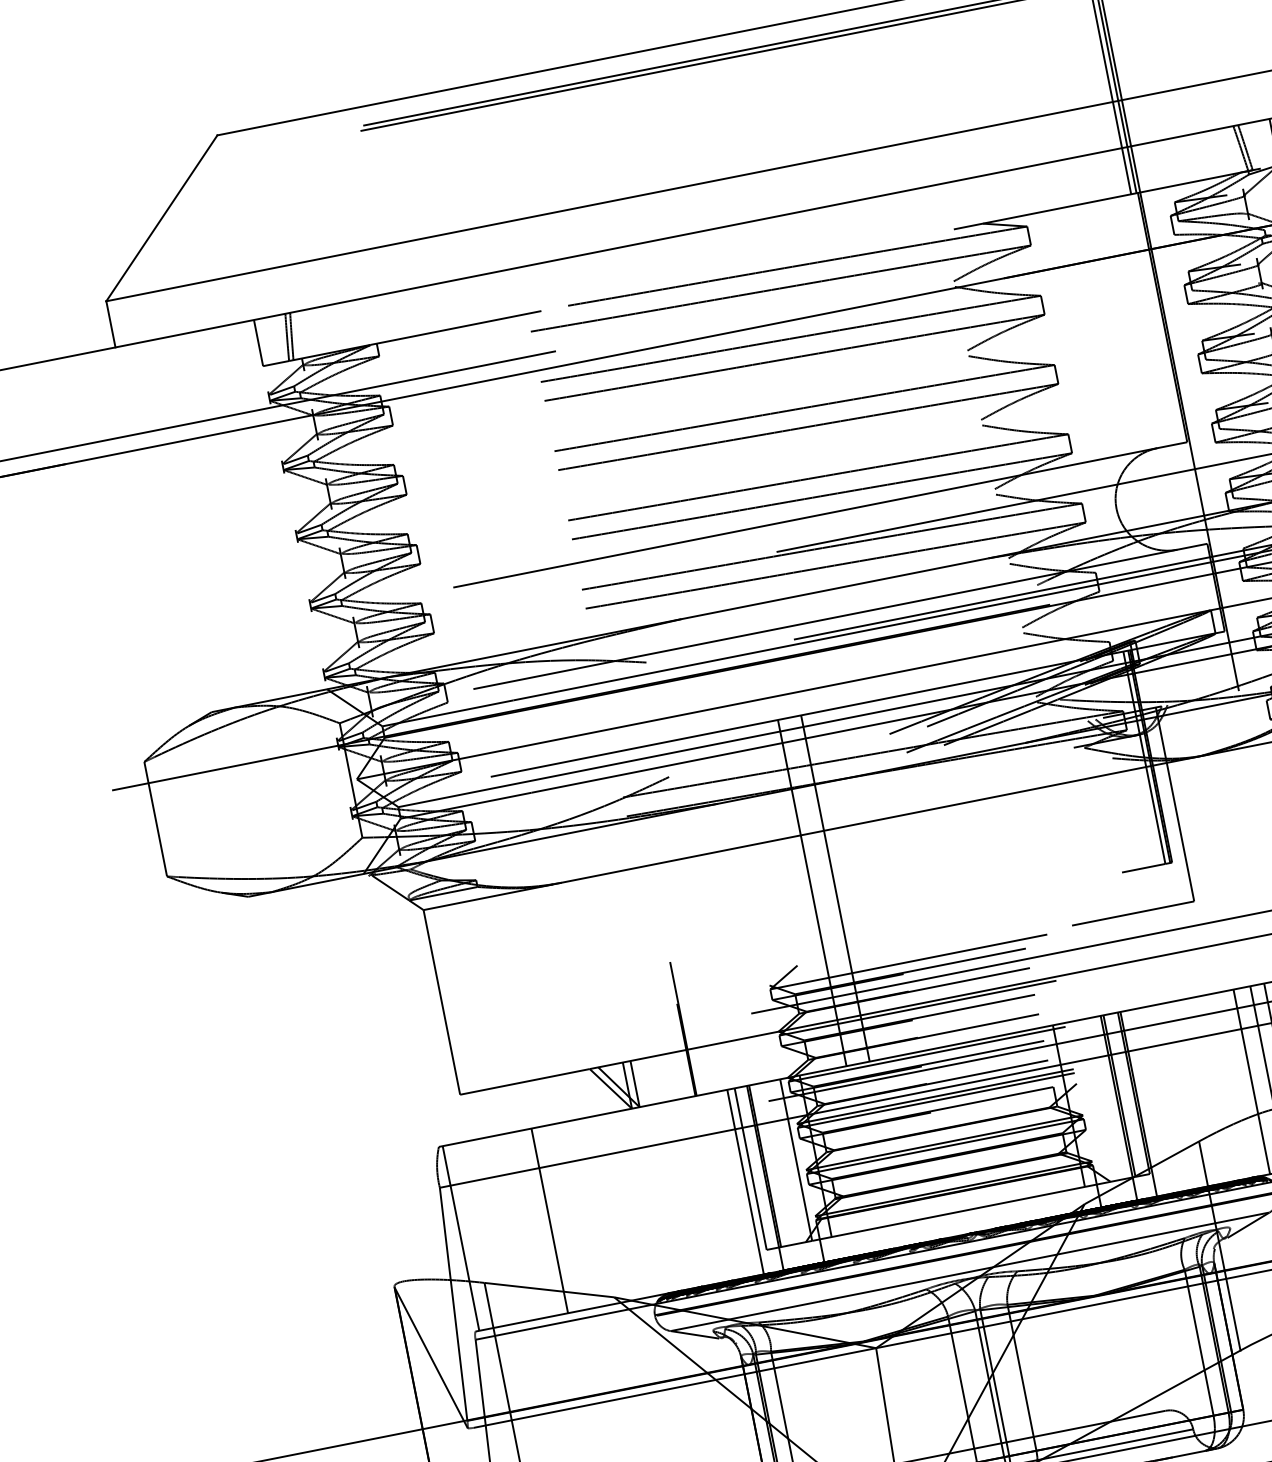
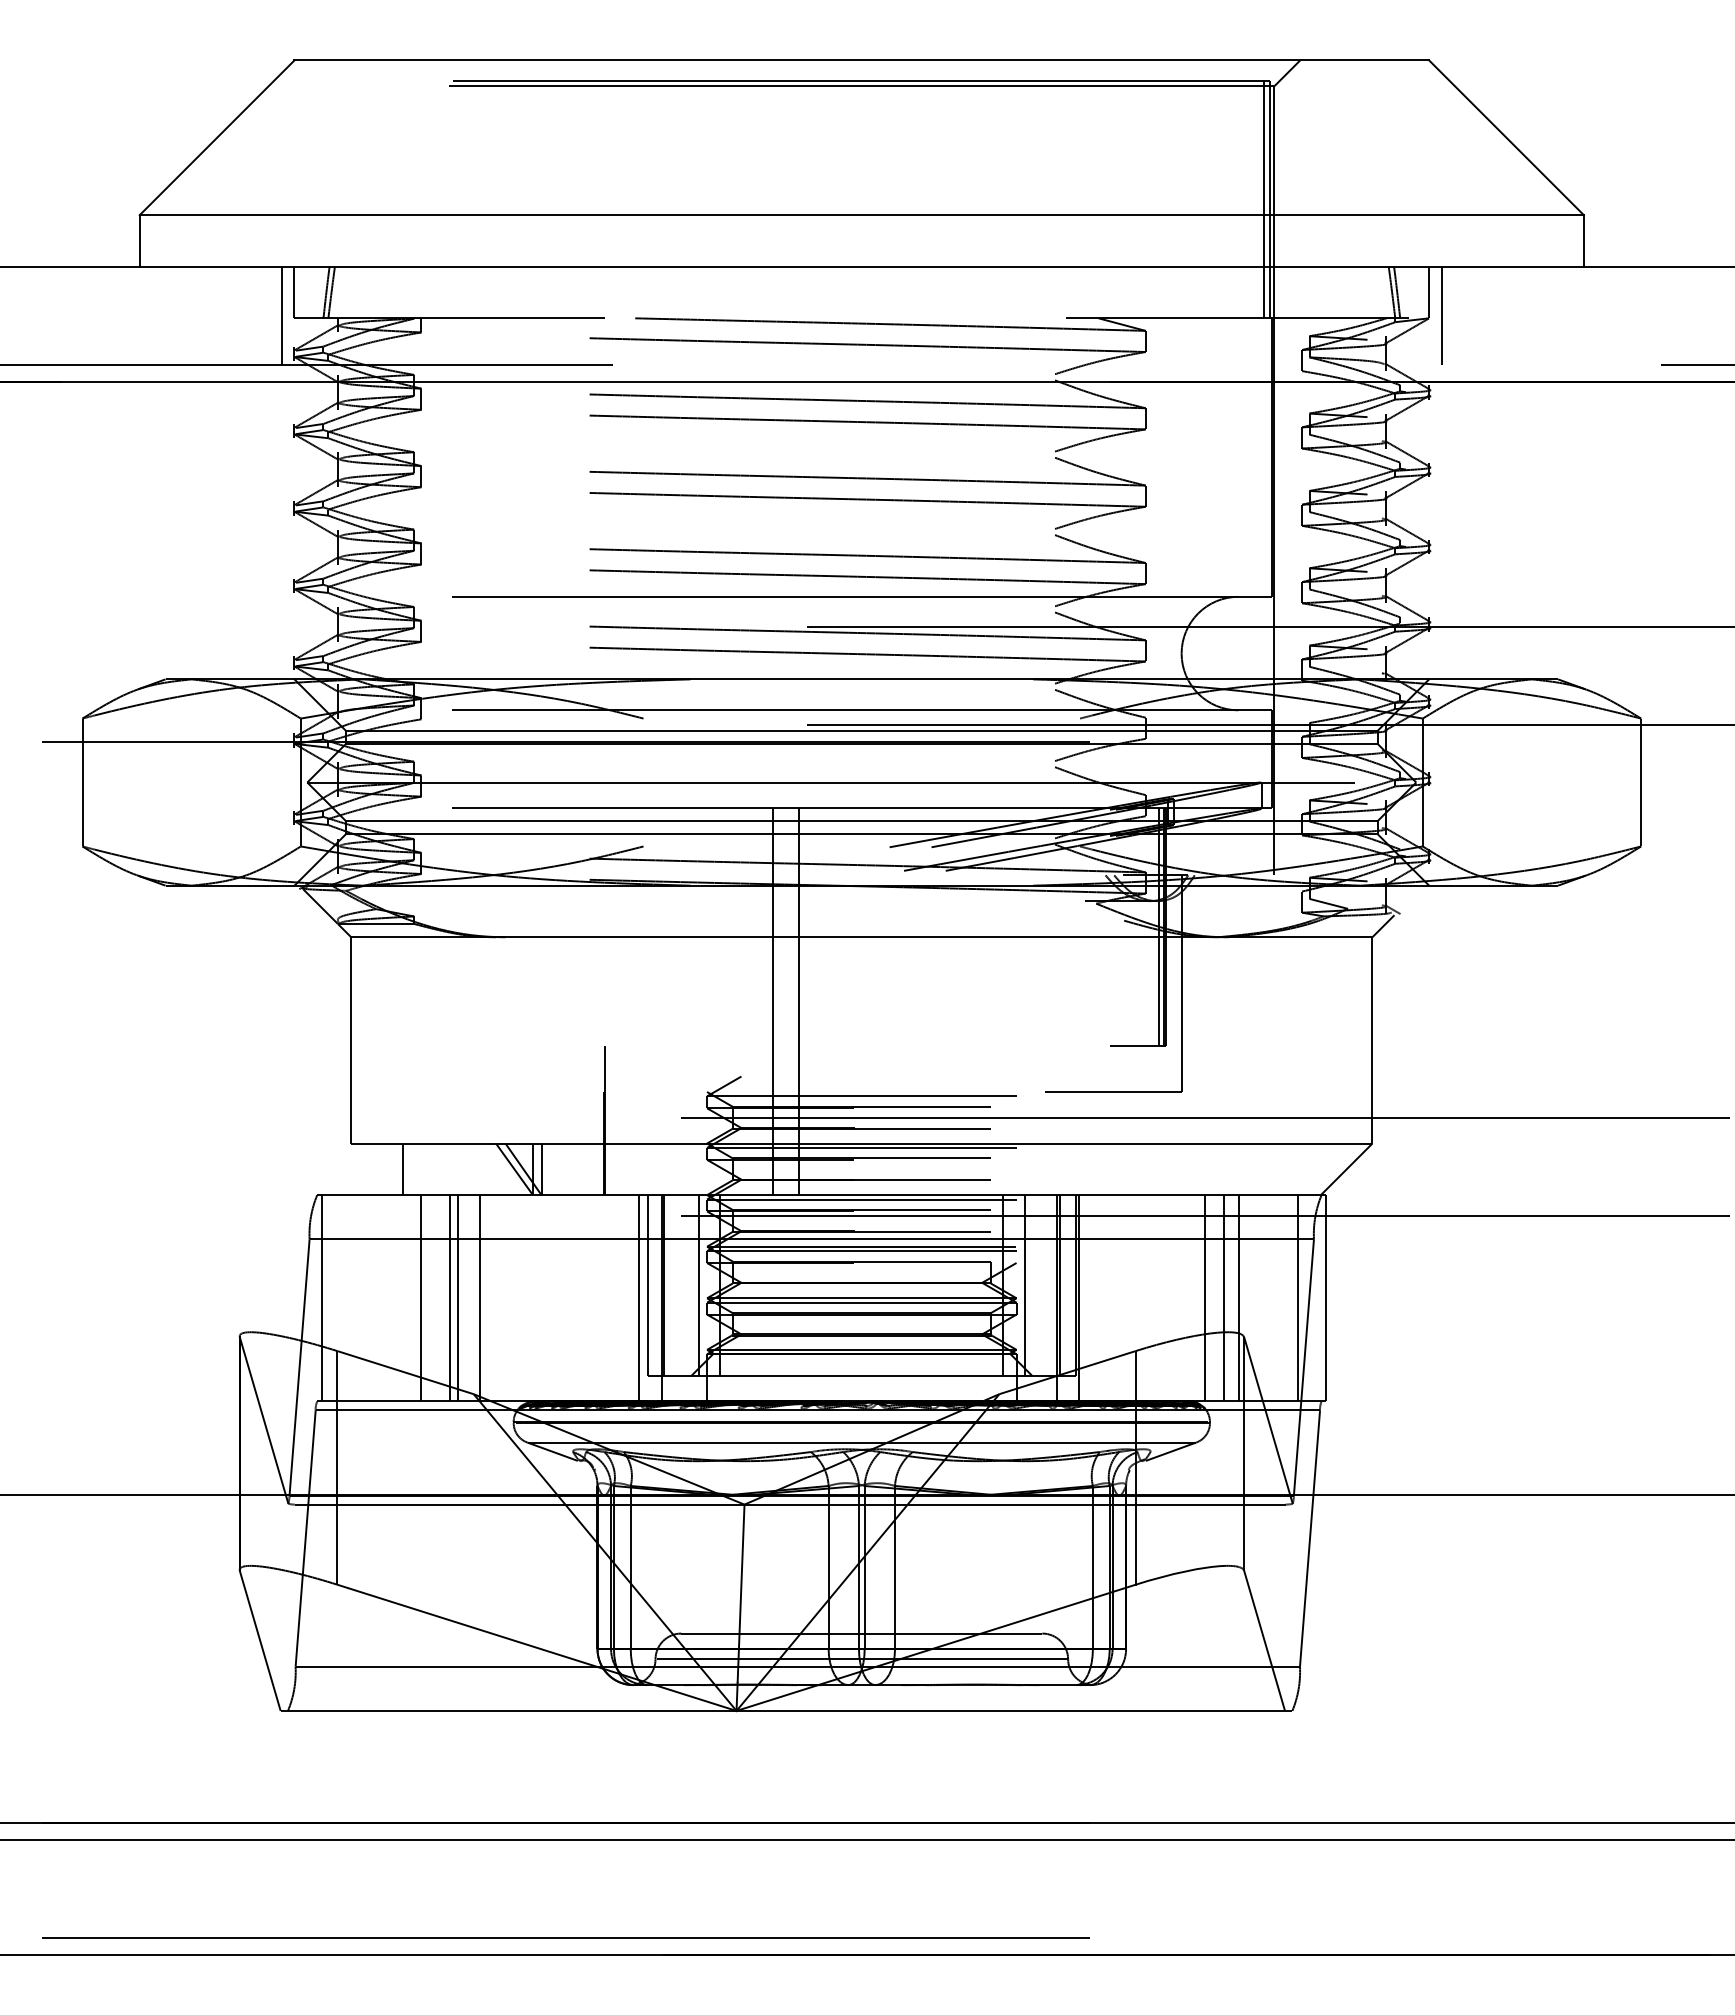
line: (251, 365) -> (282, 315), added
line: (1088, 1102) -> (1025, 1285), added
line: (510, 1108) -> (402, 1169), added
line: (602, 1210) -> (479, 1298), added
line: (583, 1214) -> (458, 1298), added
line: (575, 1215) -> (449, 1298), added

